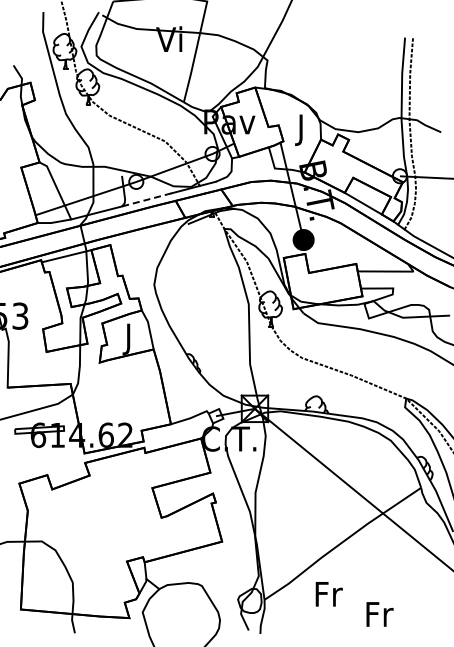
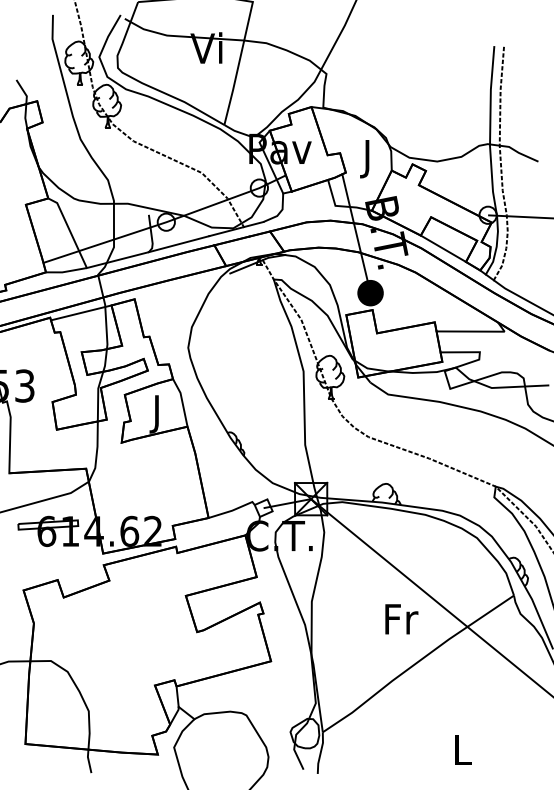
line: (146, 199) -> (178, 243), dashed -> solid
text: (328, 594) -> (400, 619), moved
text: (379, 614) -> (463, 750), Fr -> L

